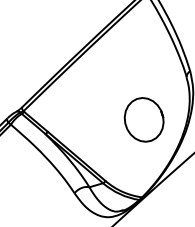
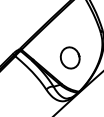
part: (142, 118) -> (69, 57), moved

